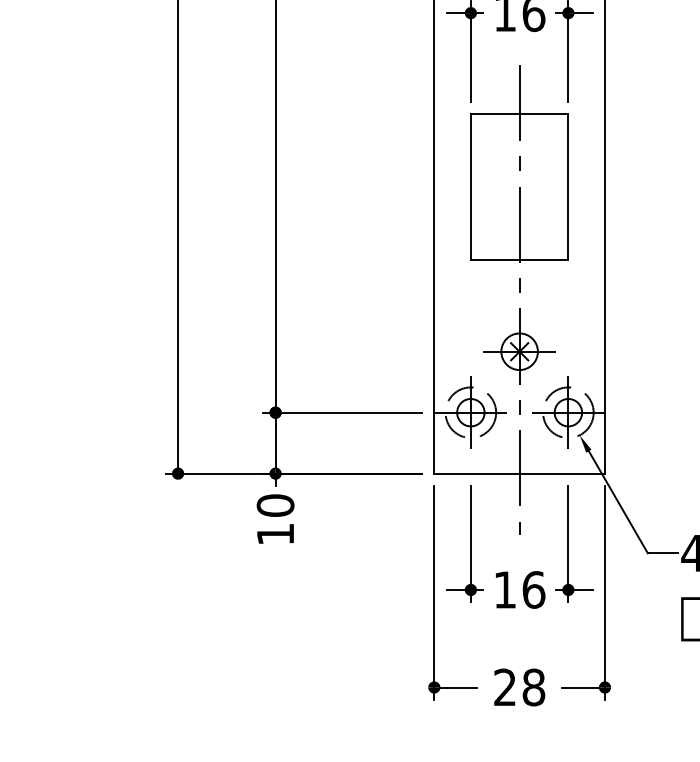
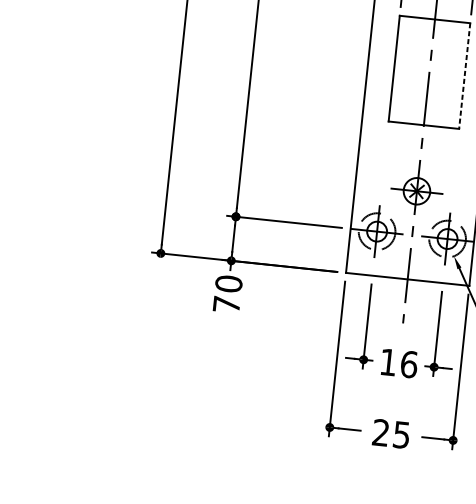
line: (568, 187) -> (464, 76), solid -> dashed
text: (275, 533) -> (226, 304), 10 -> 70
text: (533, 687) -> (401, 435), 28 -> 25

